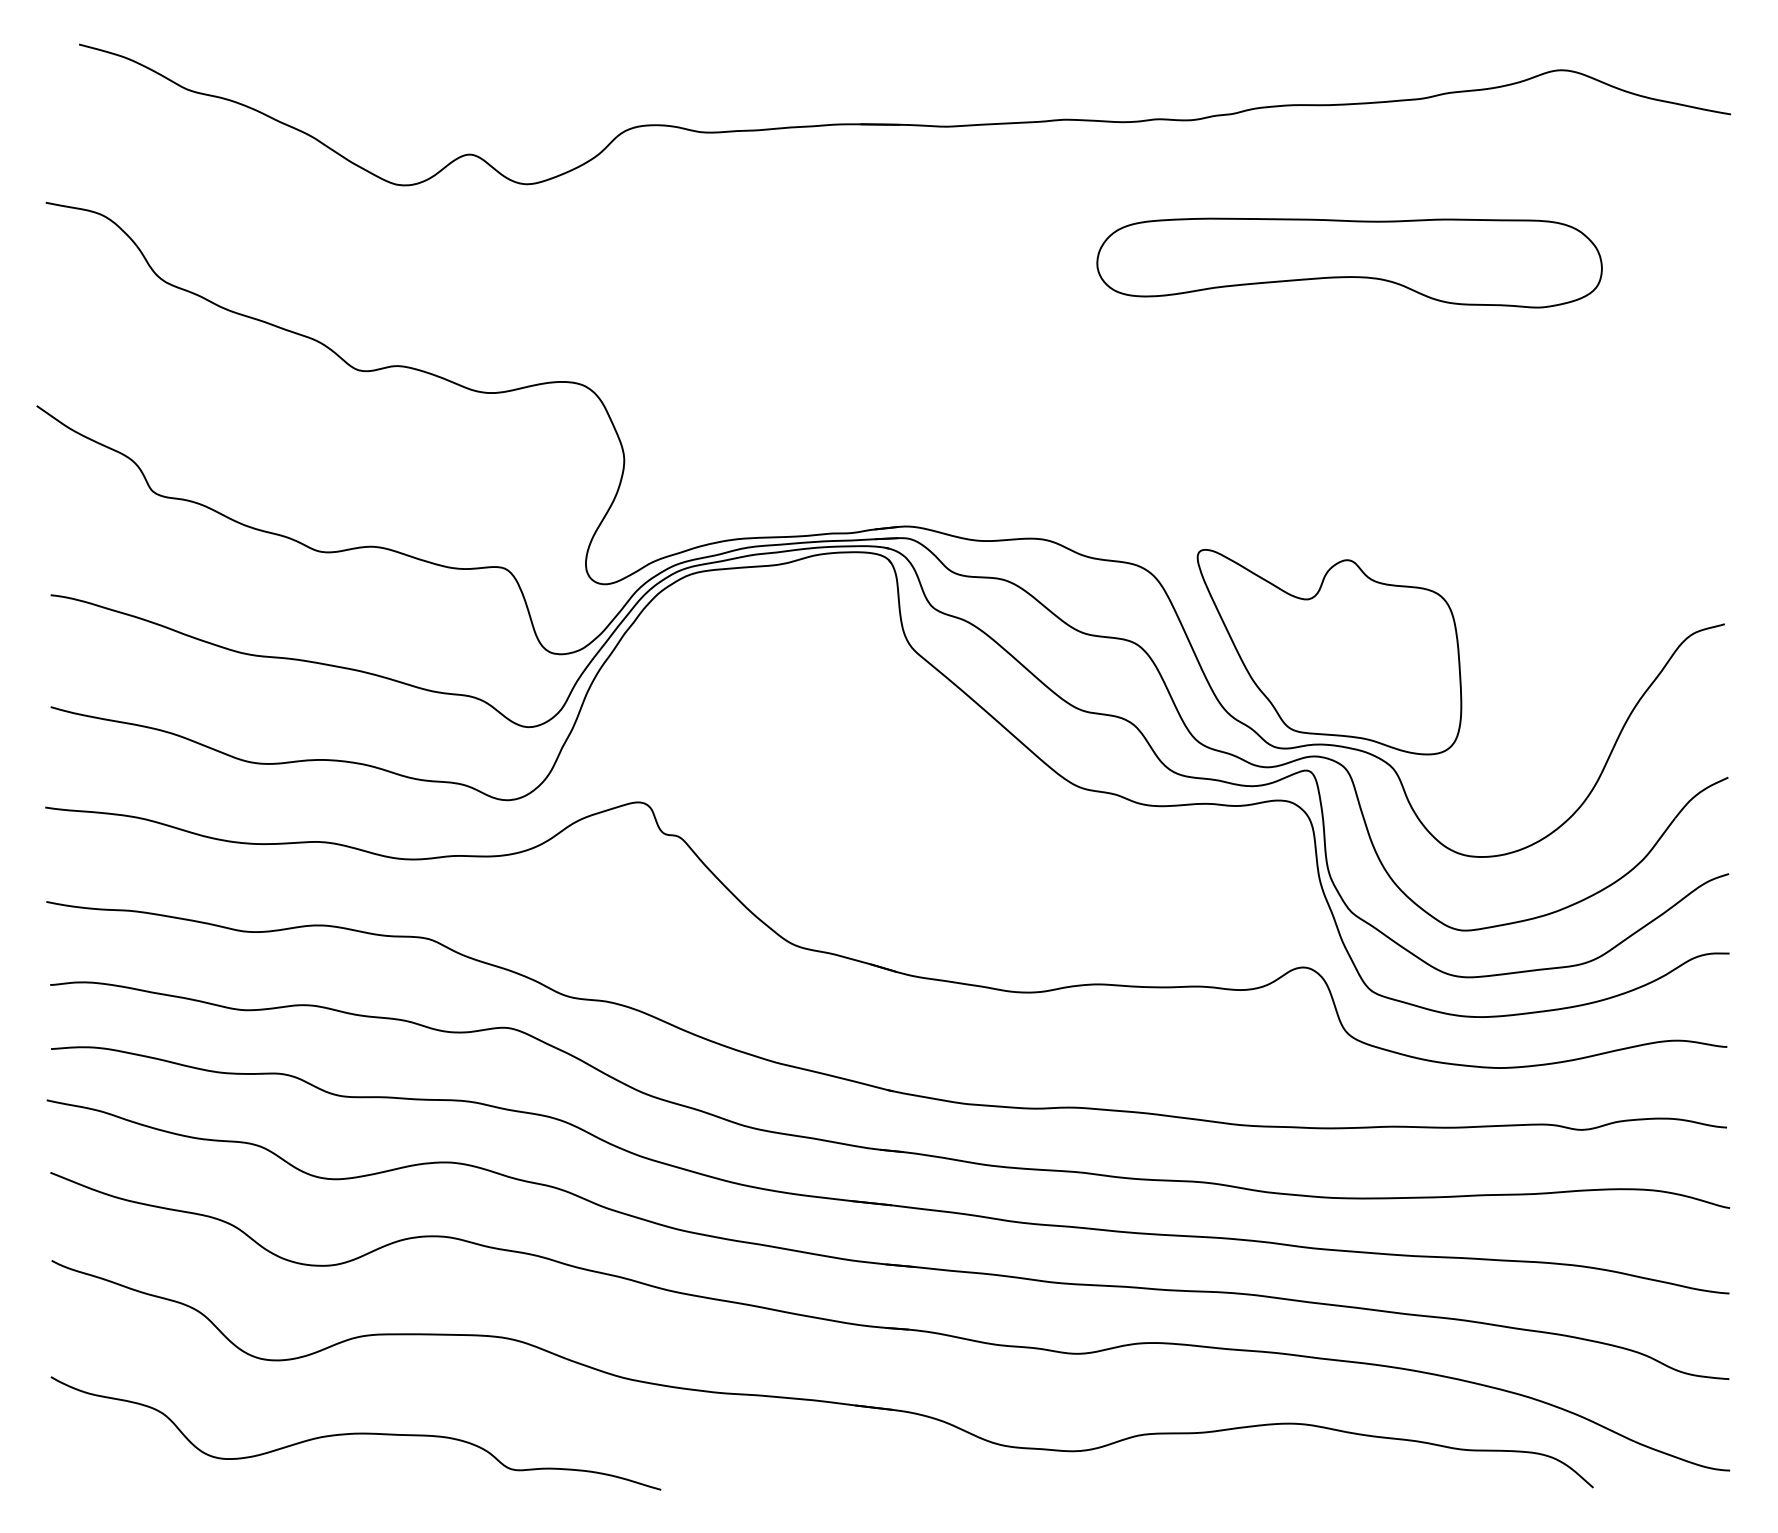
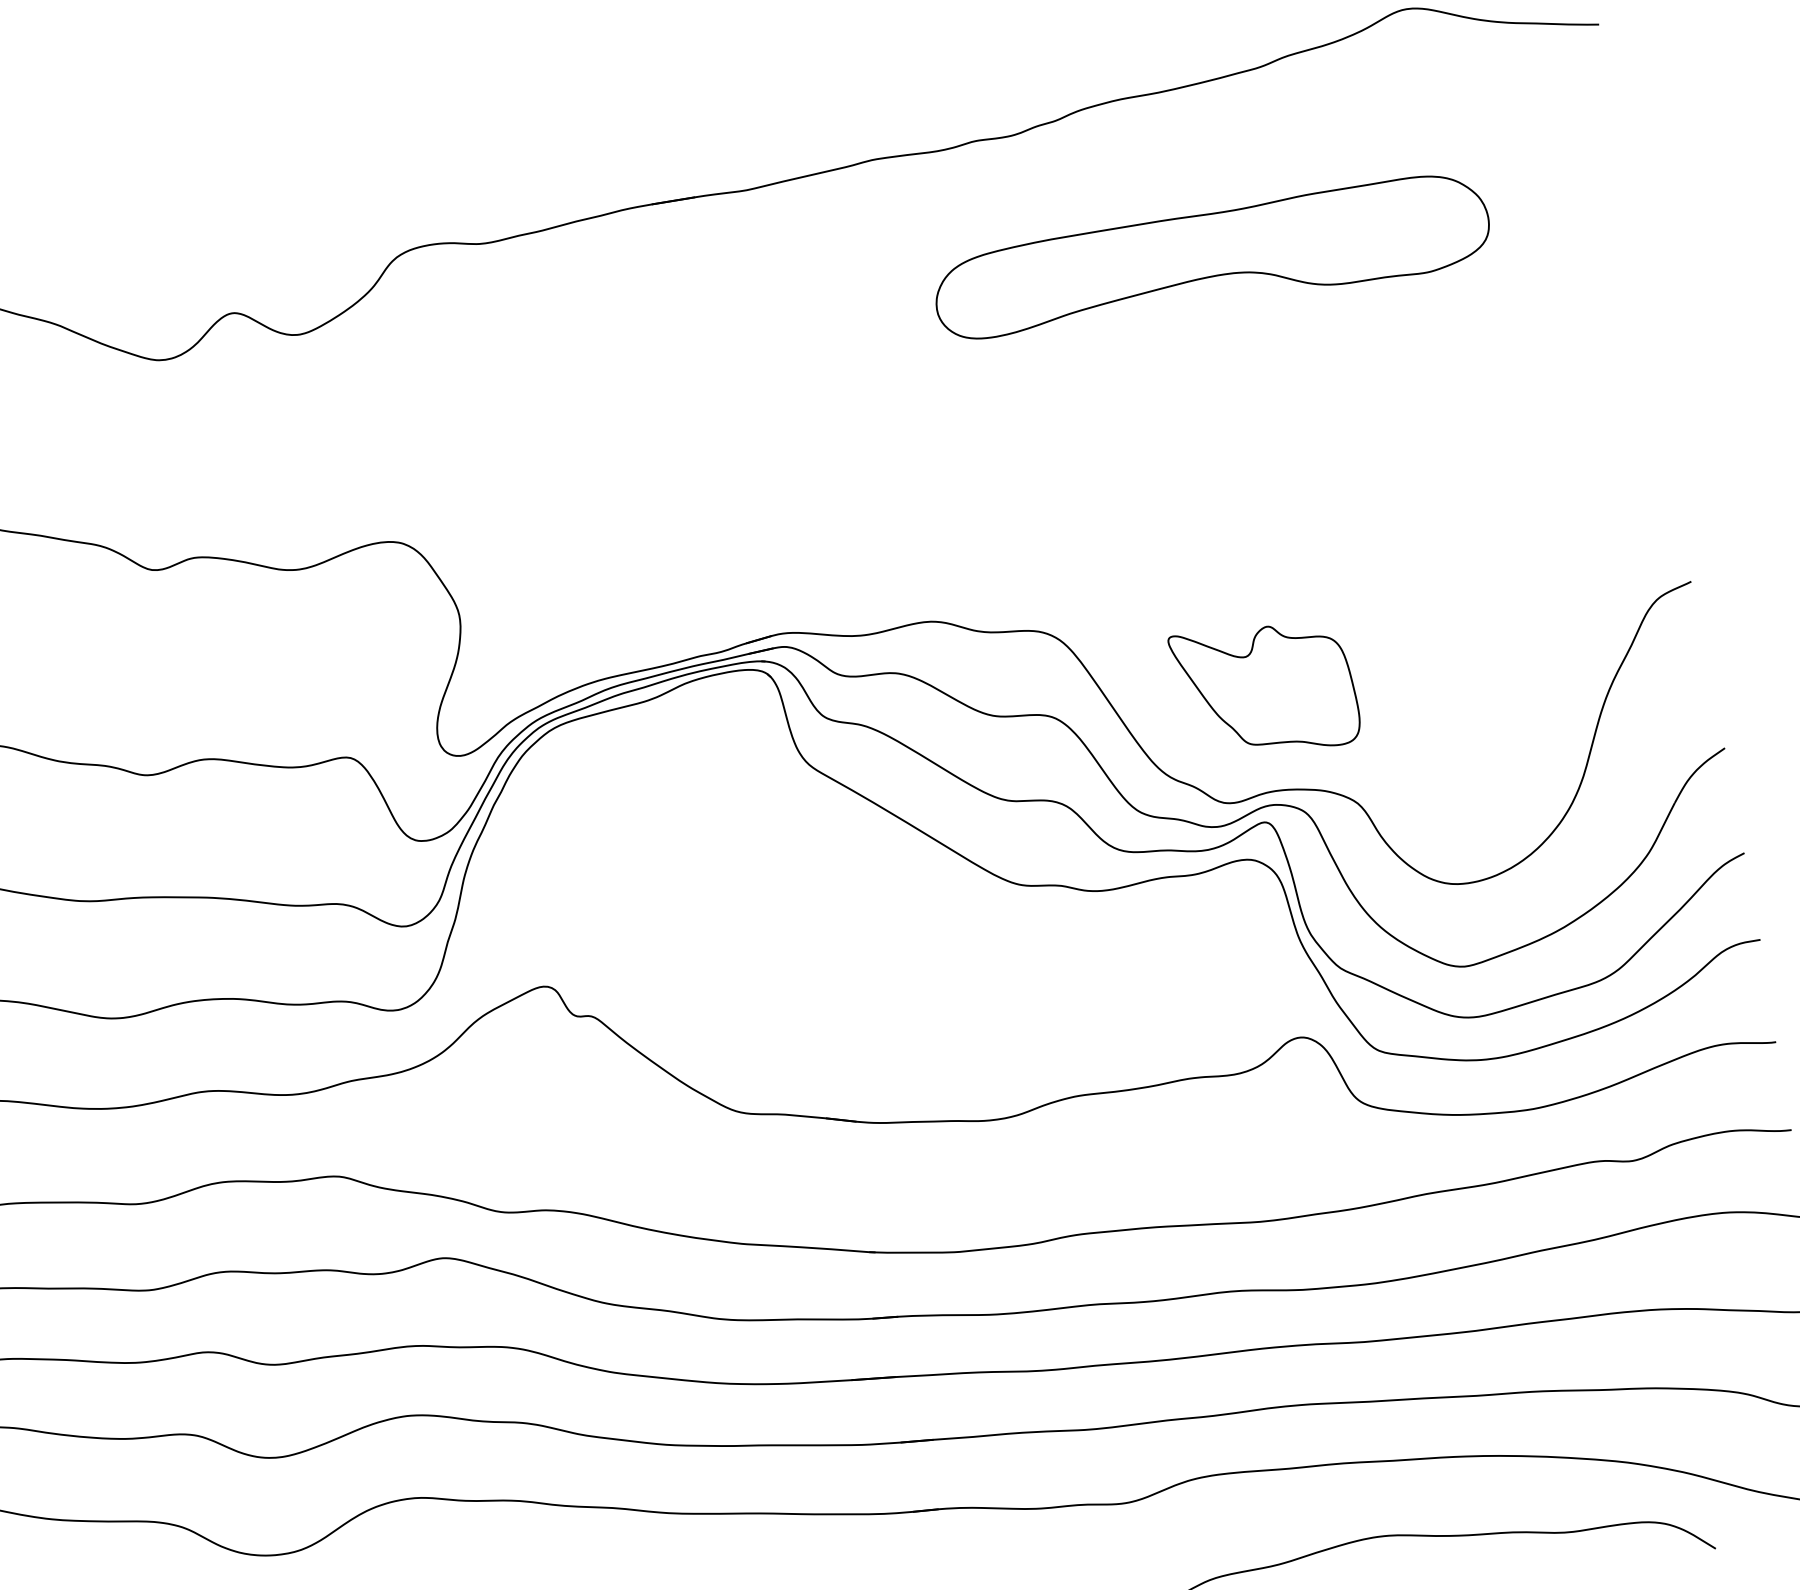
part: (1329, 652) -> (1265, 689), size x0.6

